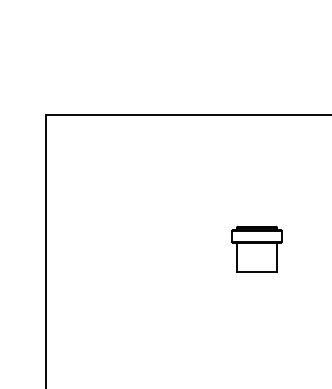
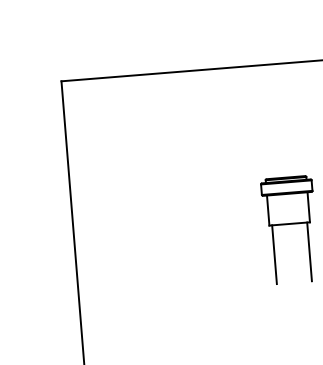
line: (239, 300) -> (274, 254), added
line: (274, 300) -> (309, 251), added

